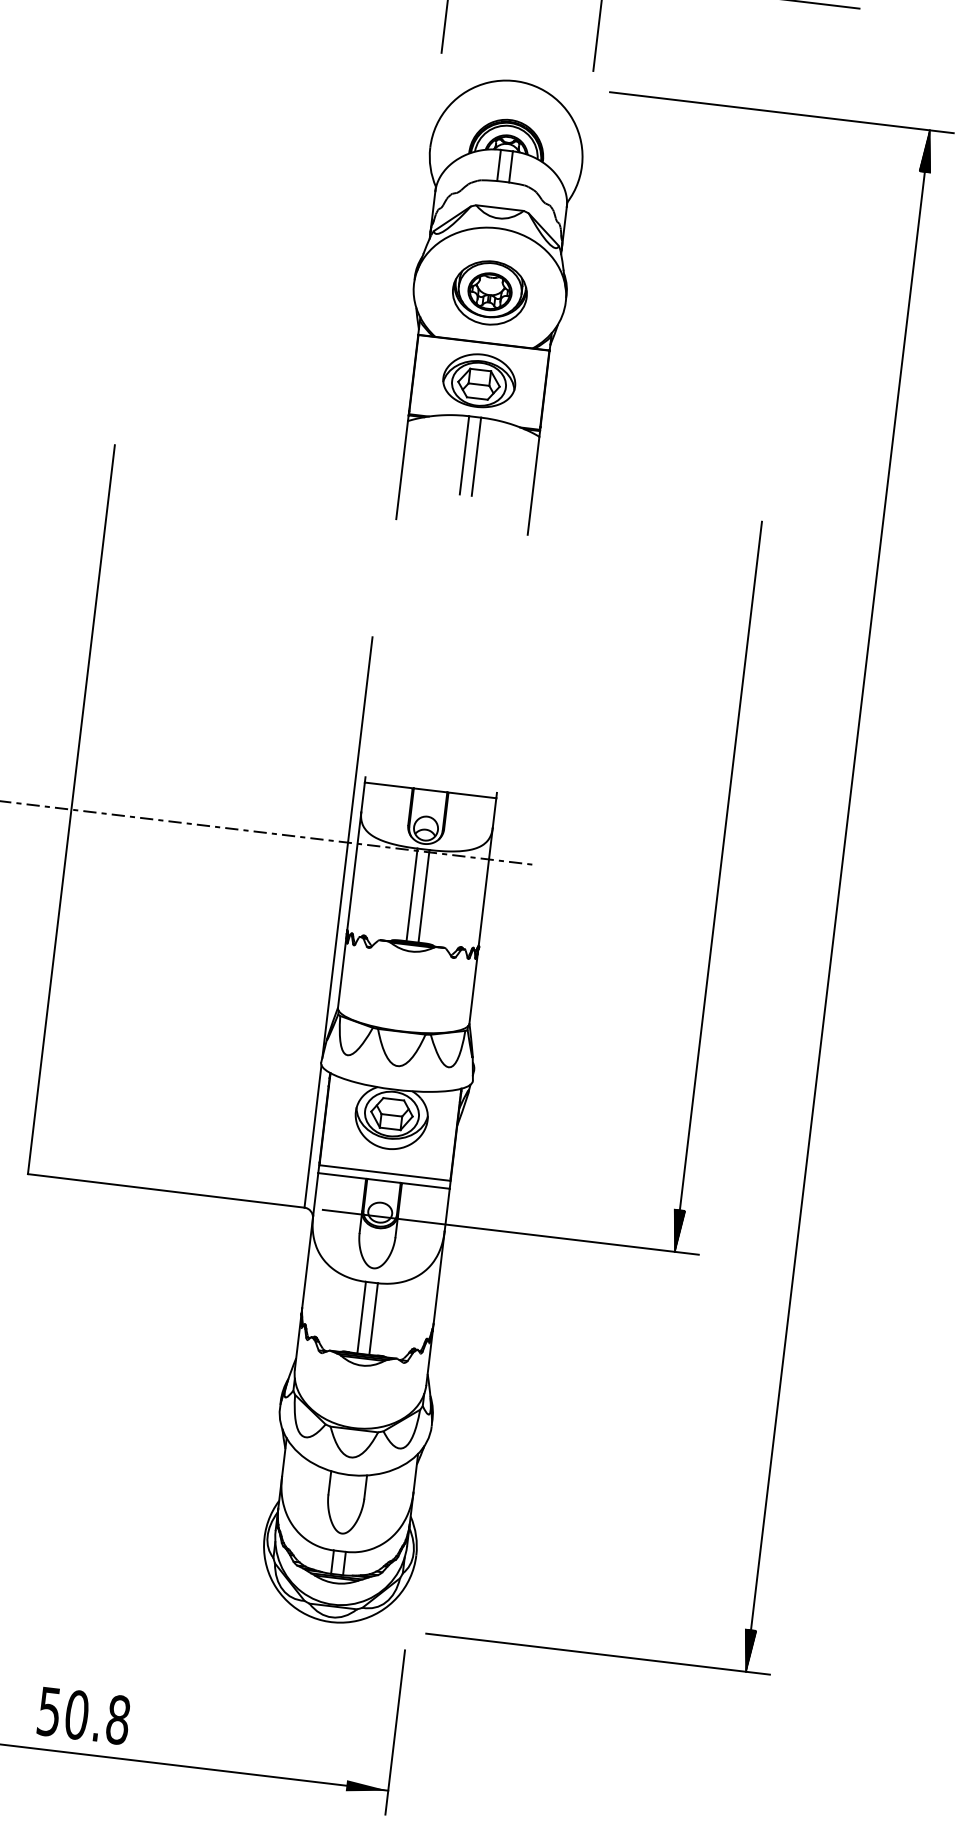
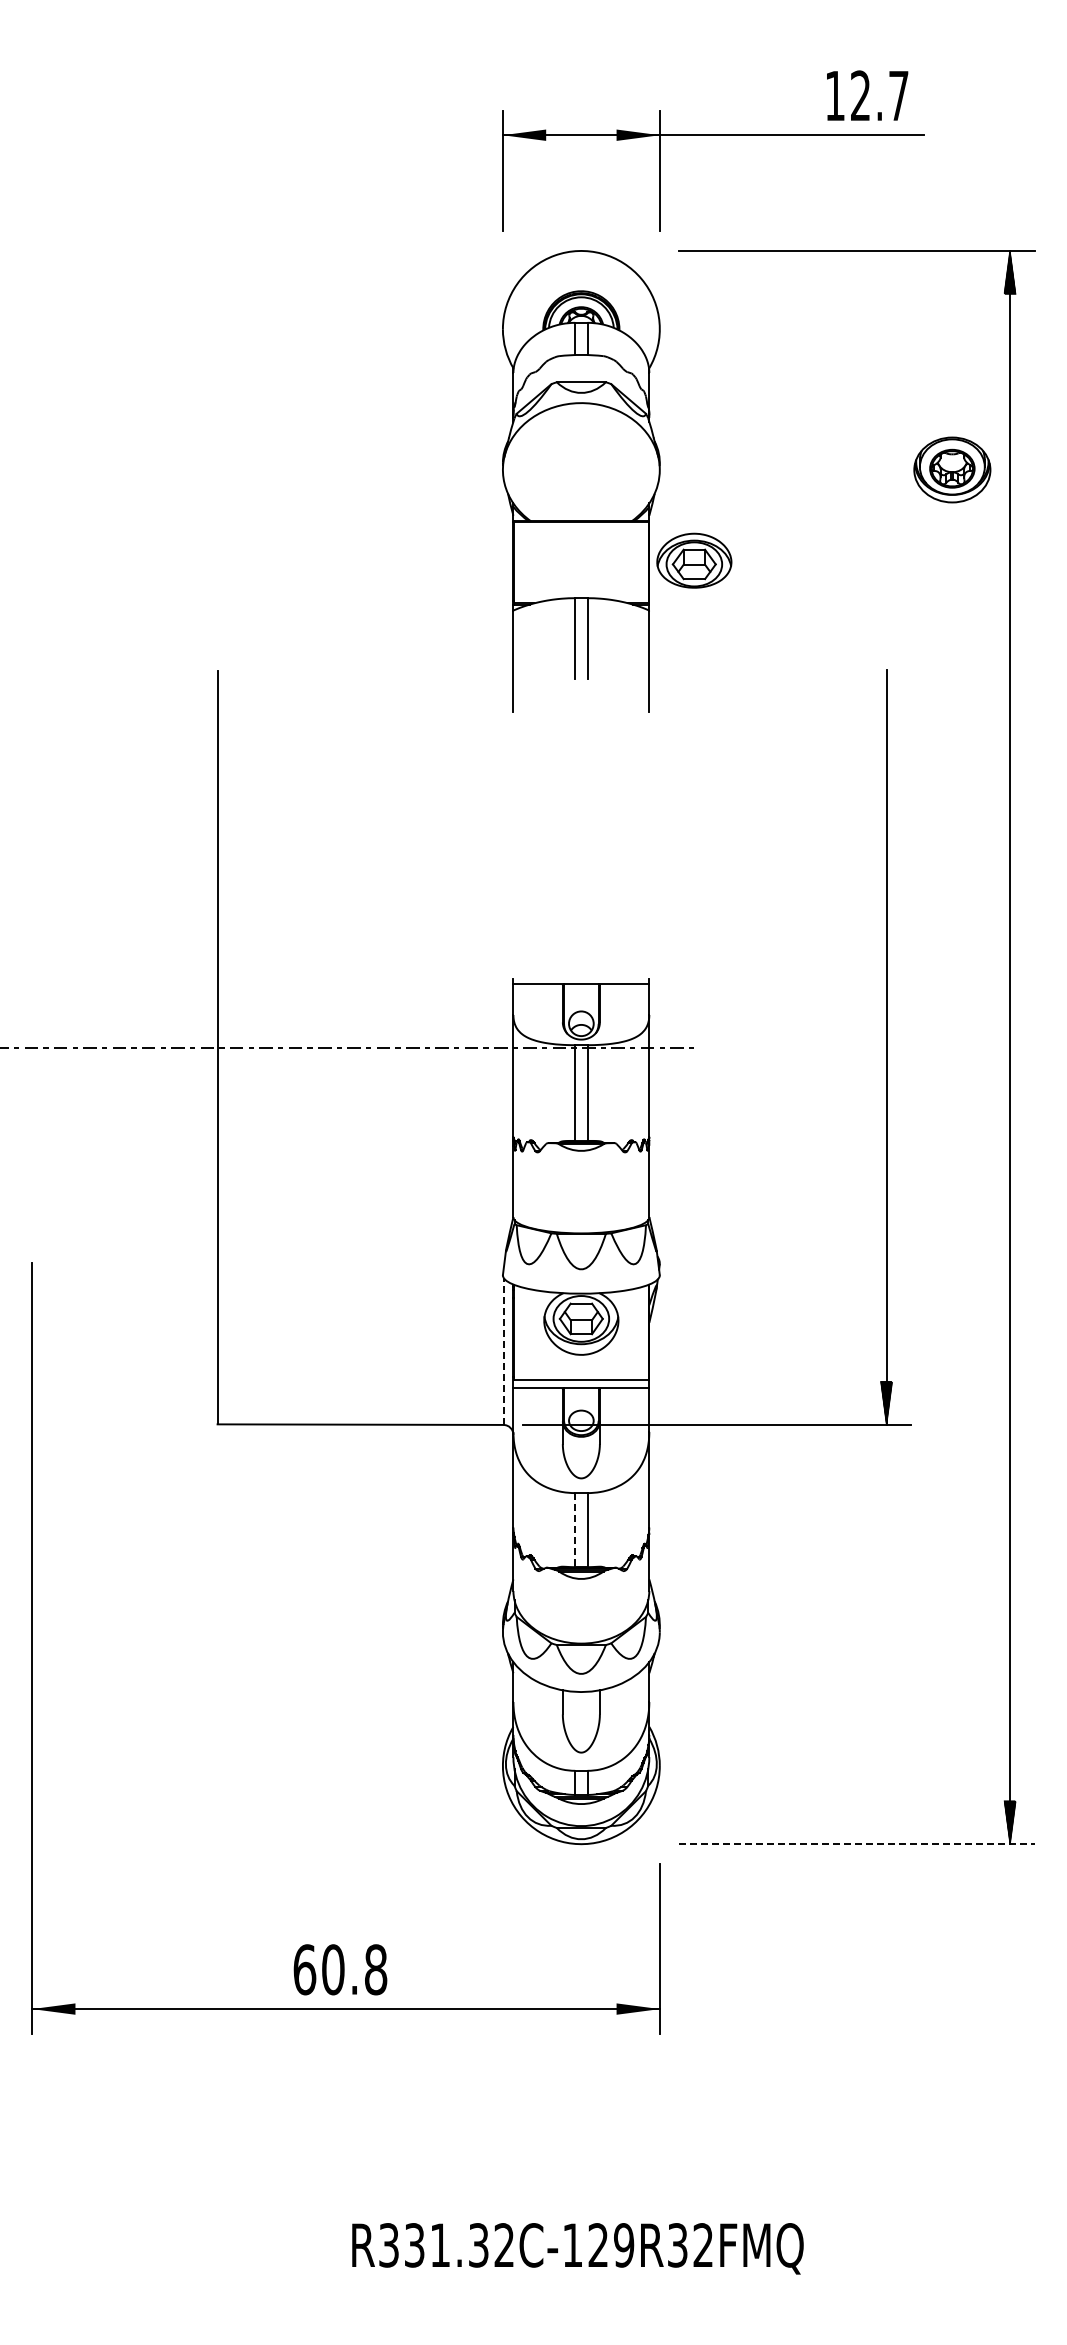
part: (490, 292) -> (952, 469), moved
part: (479, 380) -> (694, 560), moved
line: (347, 847) -> (503, 1052), removed
line: (312, 1136) -> (503, 1351), solid -> dashed
line: (361, 1318) -> (575, 1530), solid -> dashed
line: (598, 1654) -> (857, 1844), solid -> dashed
text: (49, 1711) -> (304, 1969), 50.8 -> 60.8

